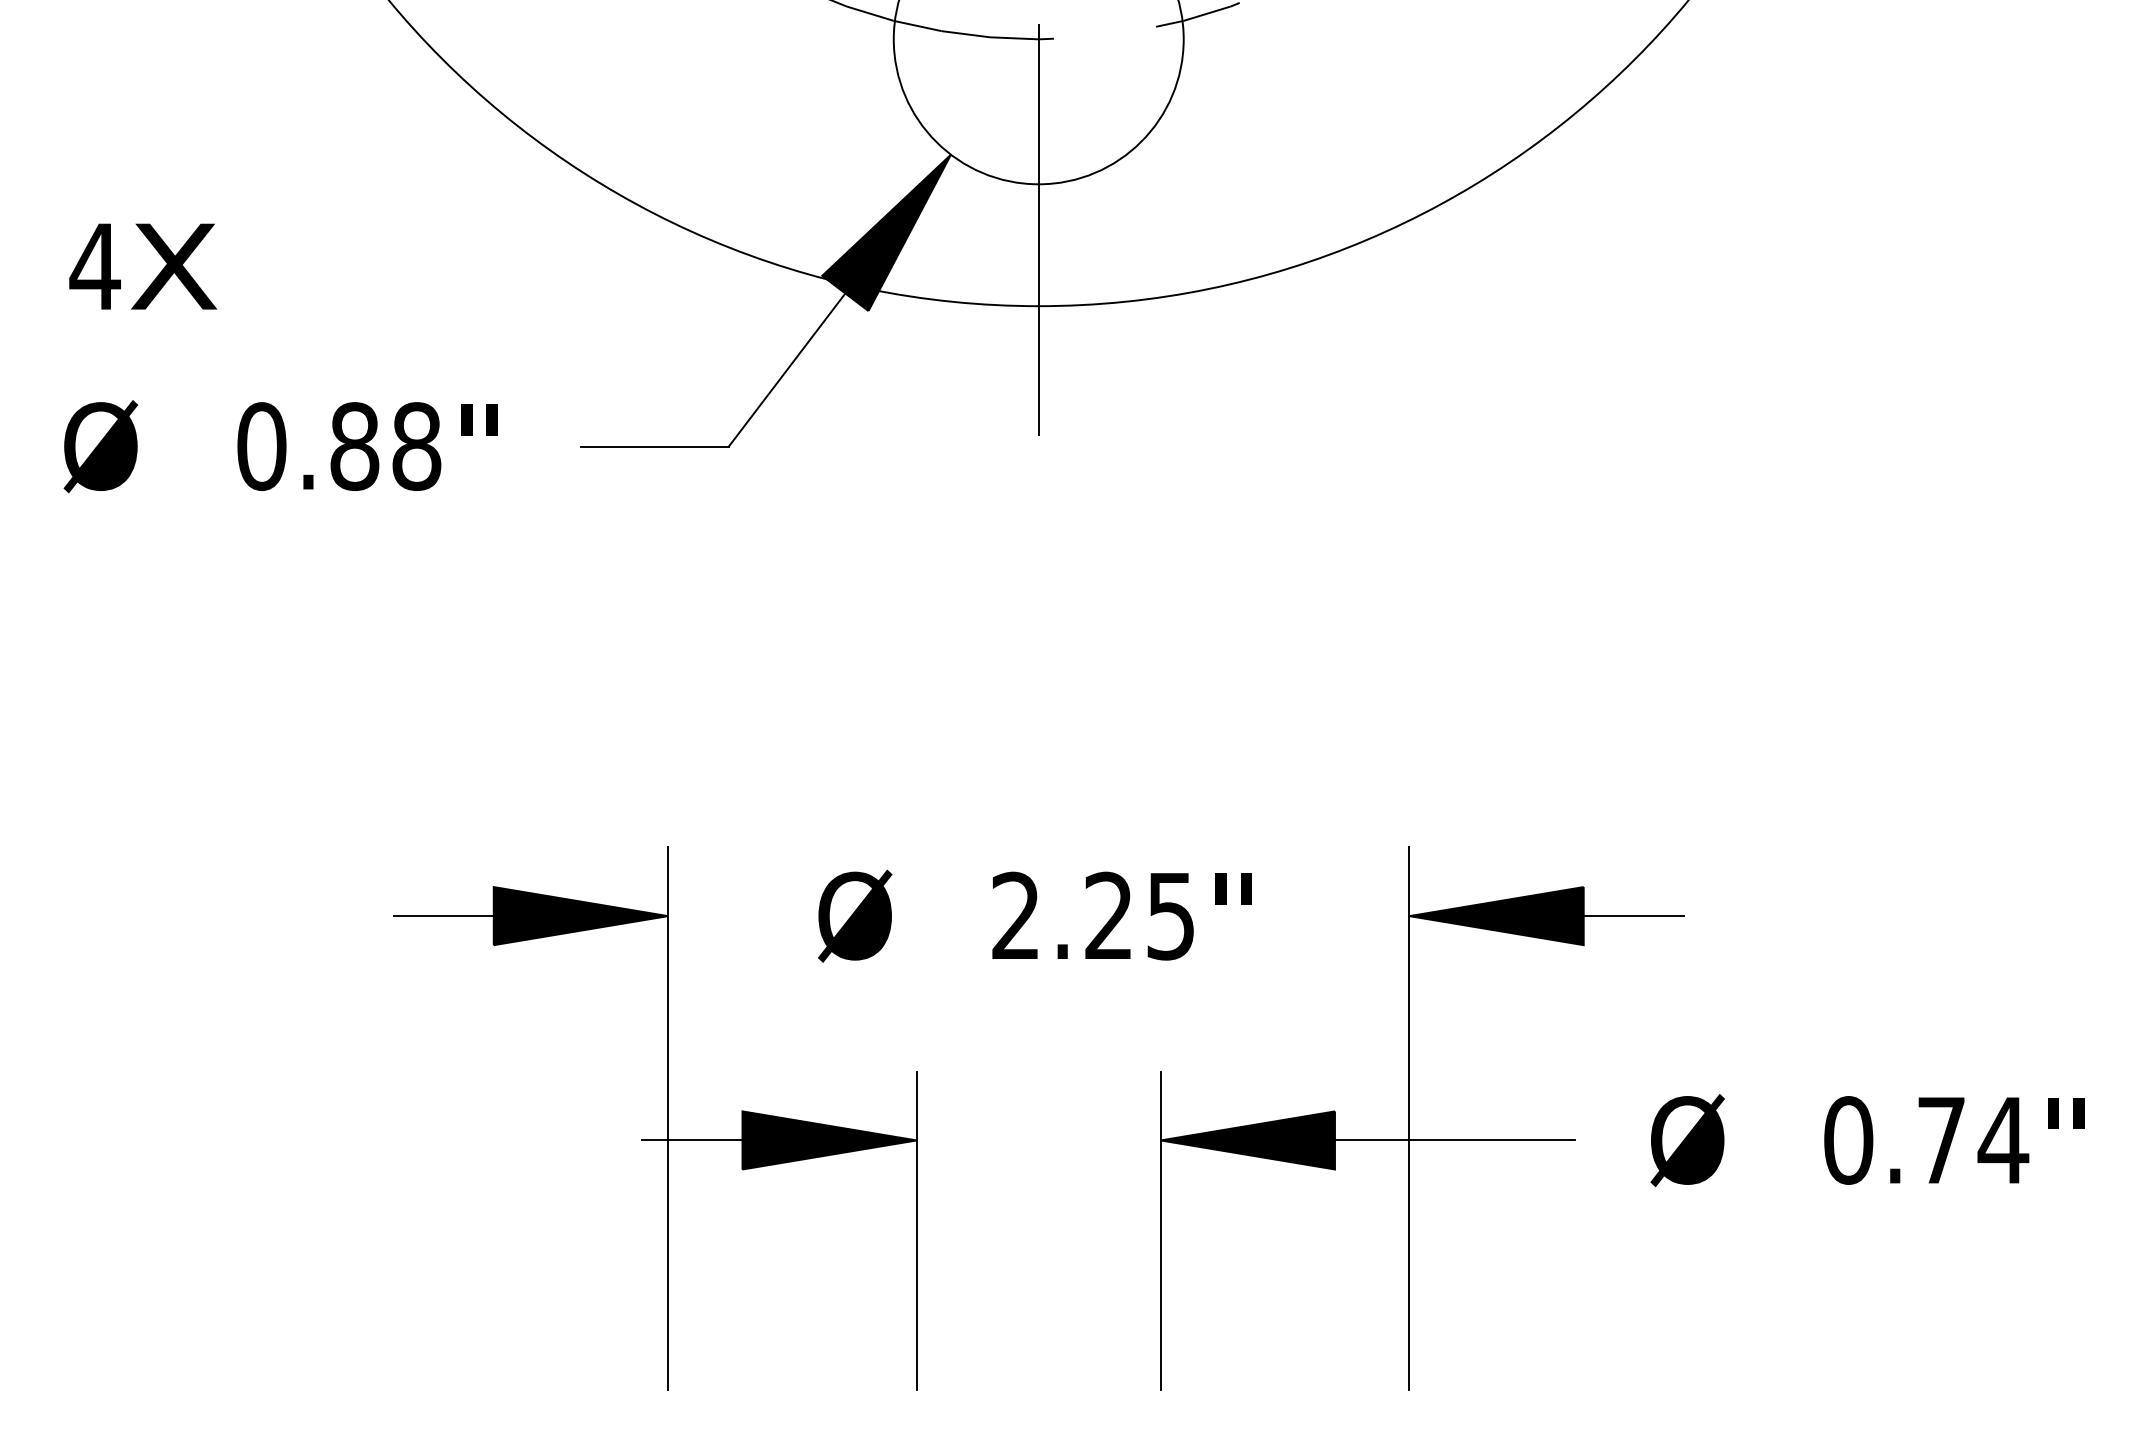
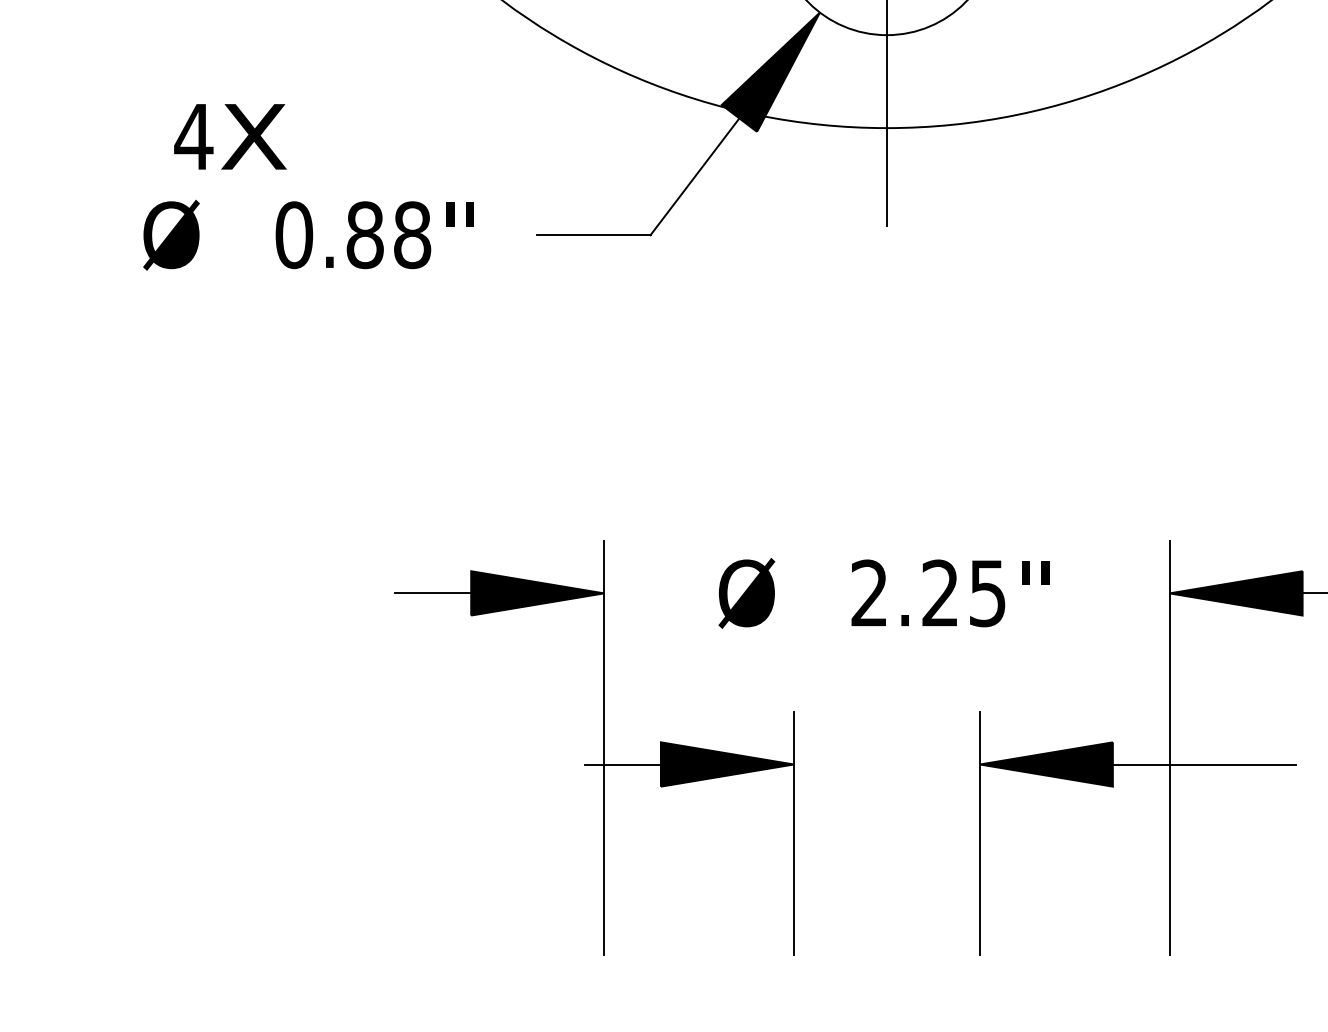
text: (143, 266) -> (230, 136), moved

